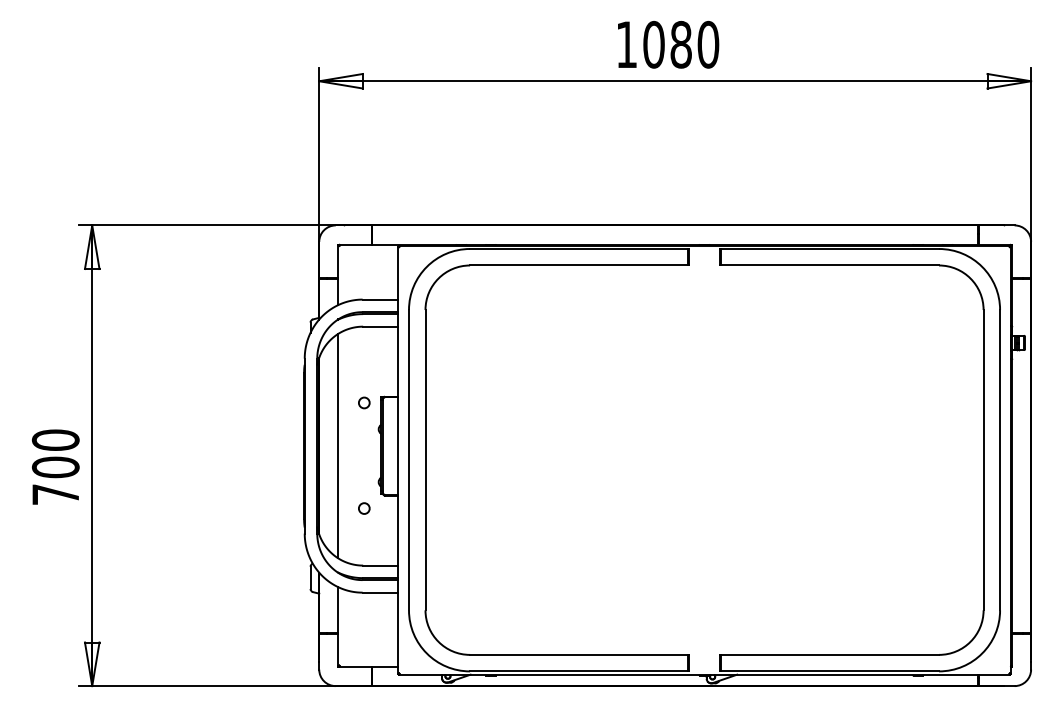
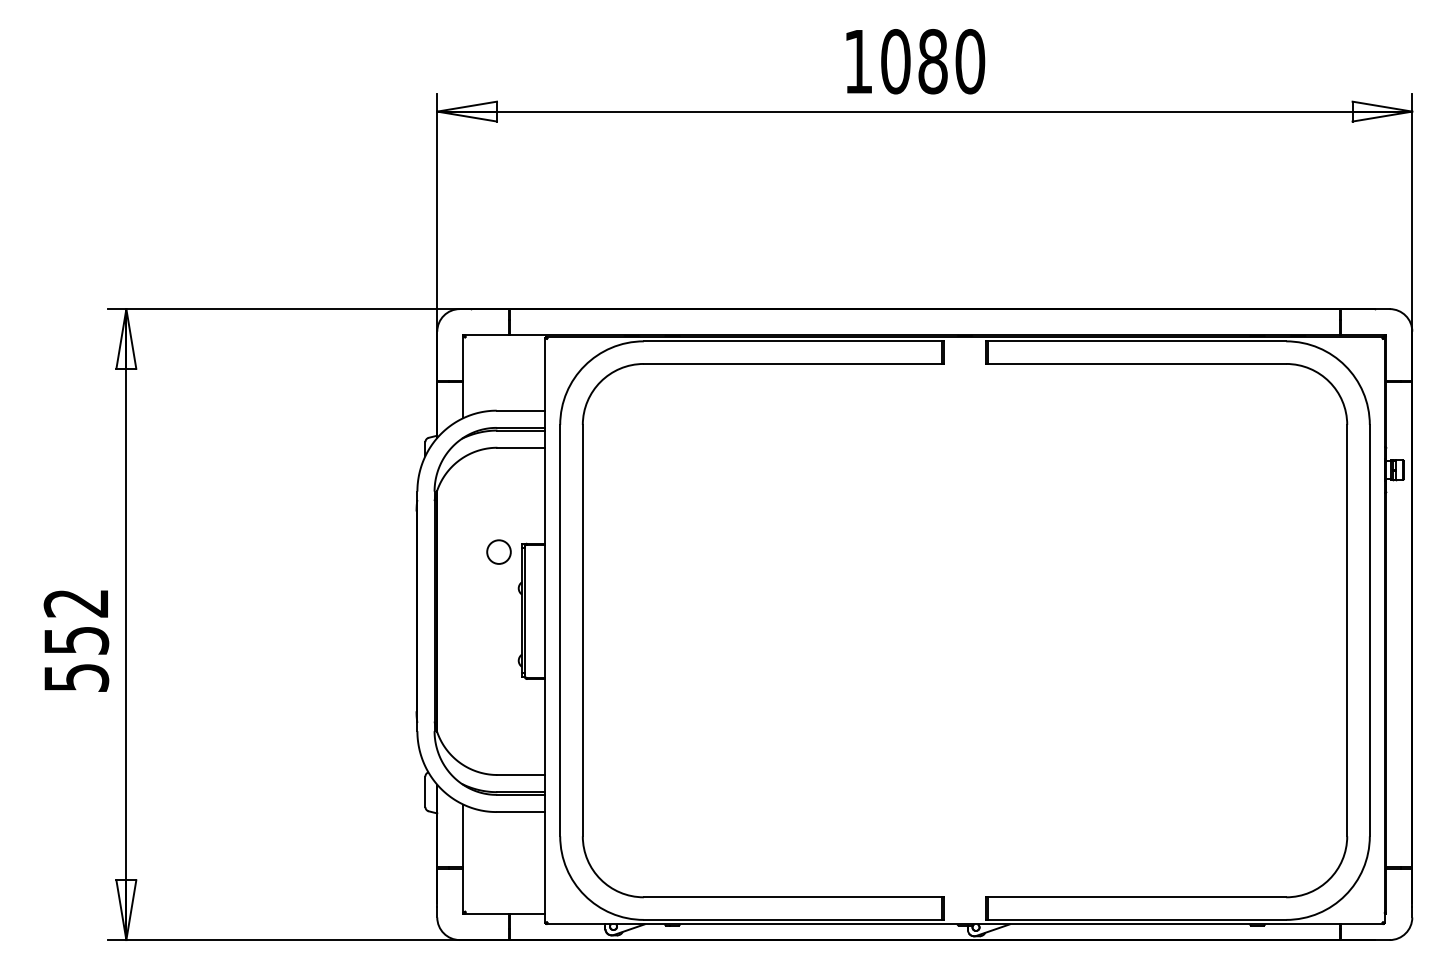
circle: (363, 403) -> (498, 552), size x1.6
line: (338, 446) -> (463, 611), removed
text: (55, 466) -> (76, 639), 700 -> 552
circle: (363, 508) -> (498, 696), removed

